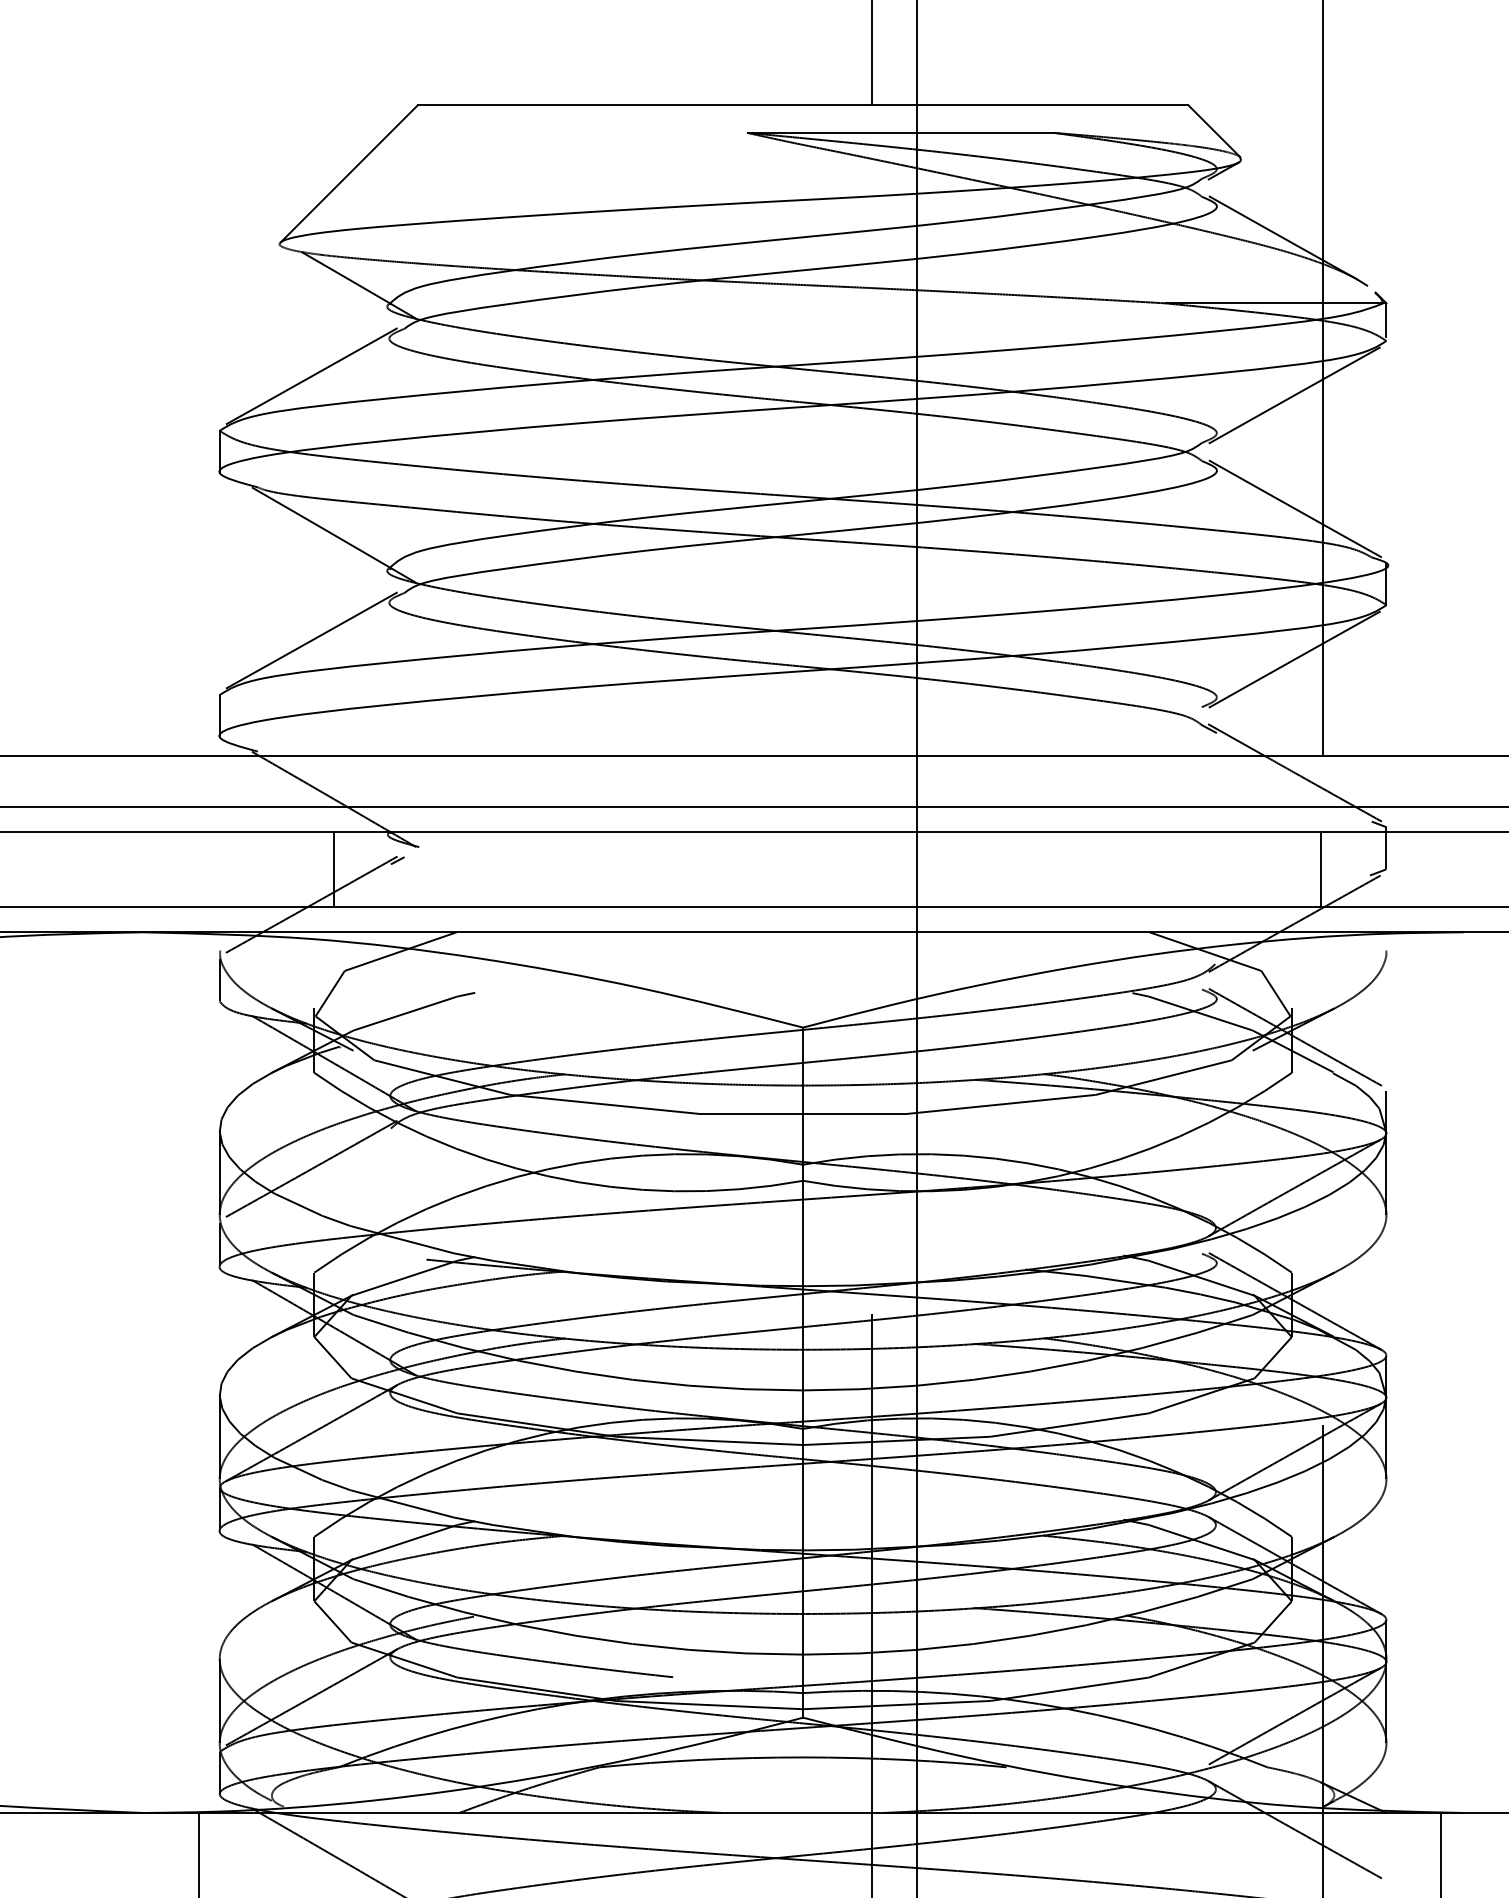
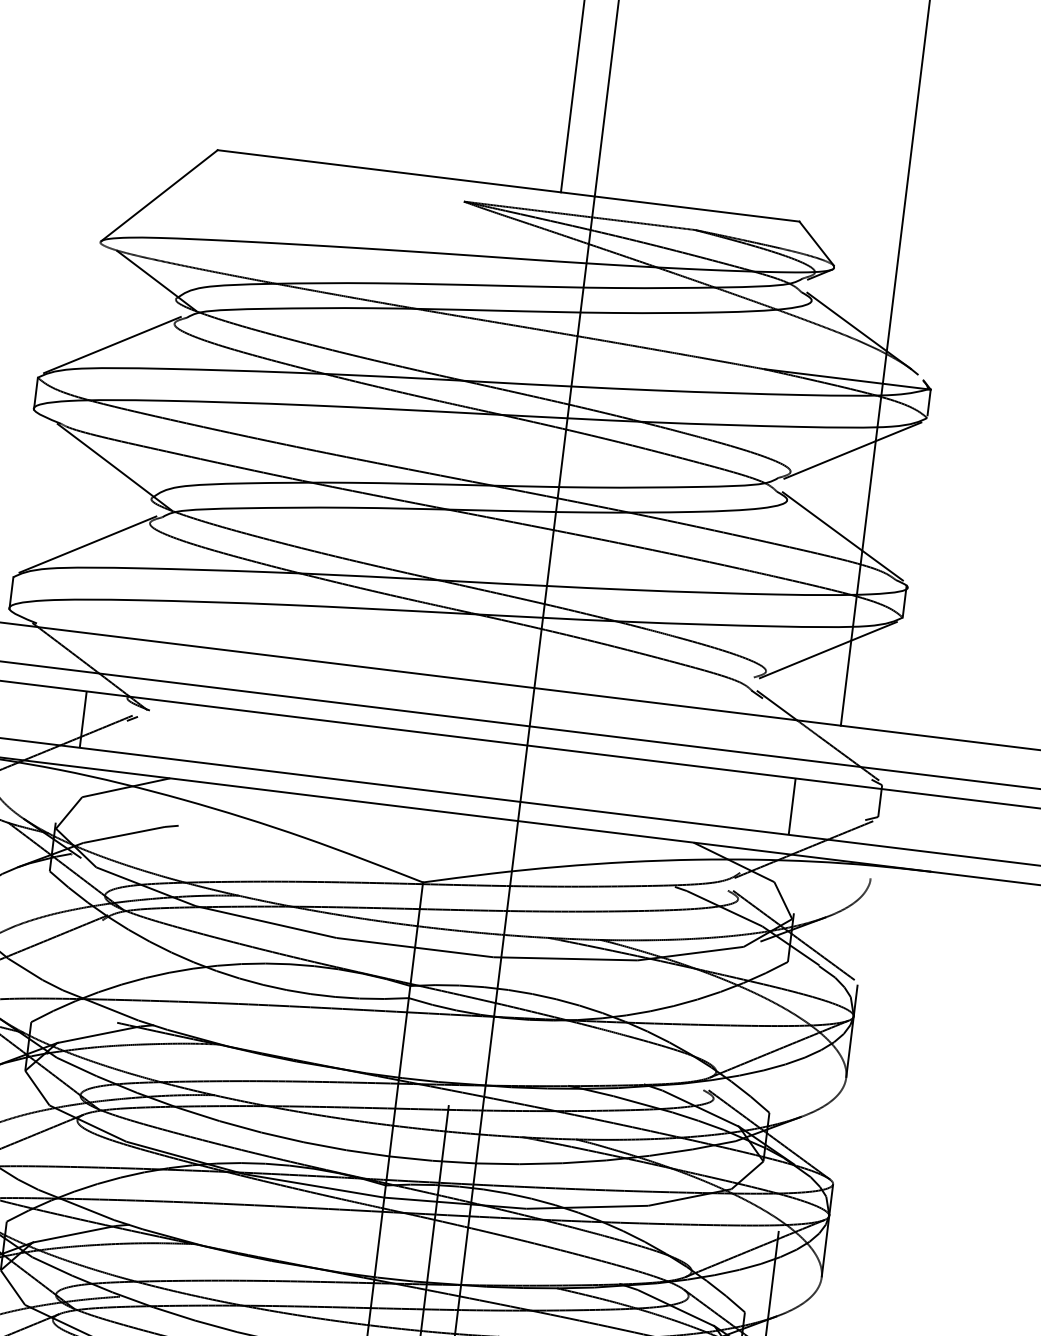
line: (1320, 869) -> (792, 806), moved

